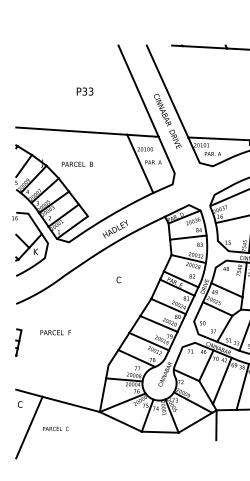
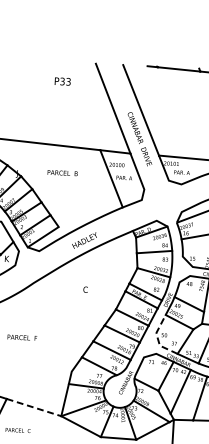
text: (84, 91) -> (62, 81), moved
text: (76, 163) -> (61, 172), moved
line: (196, 326) -> (158, 338), solid -> dashed
line: (71, 404) -> (34, 407), solid -> dashed

